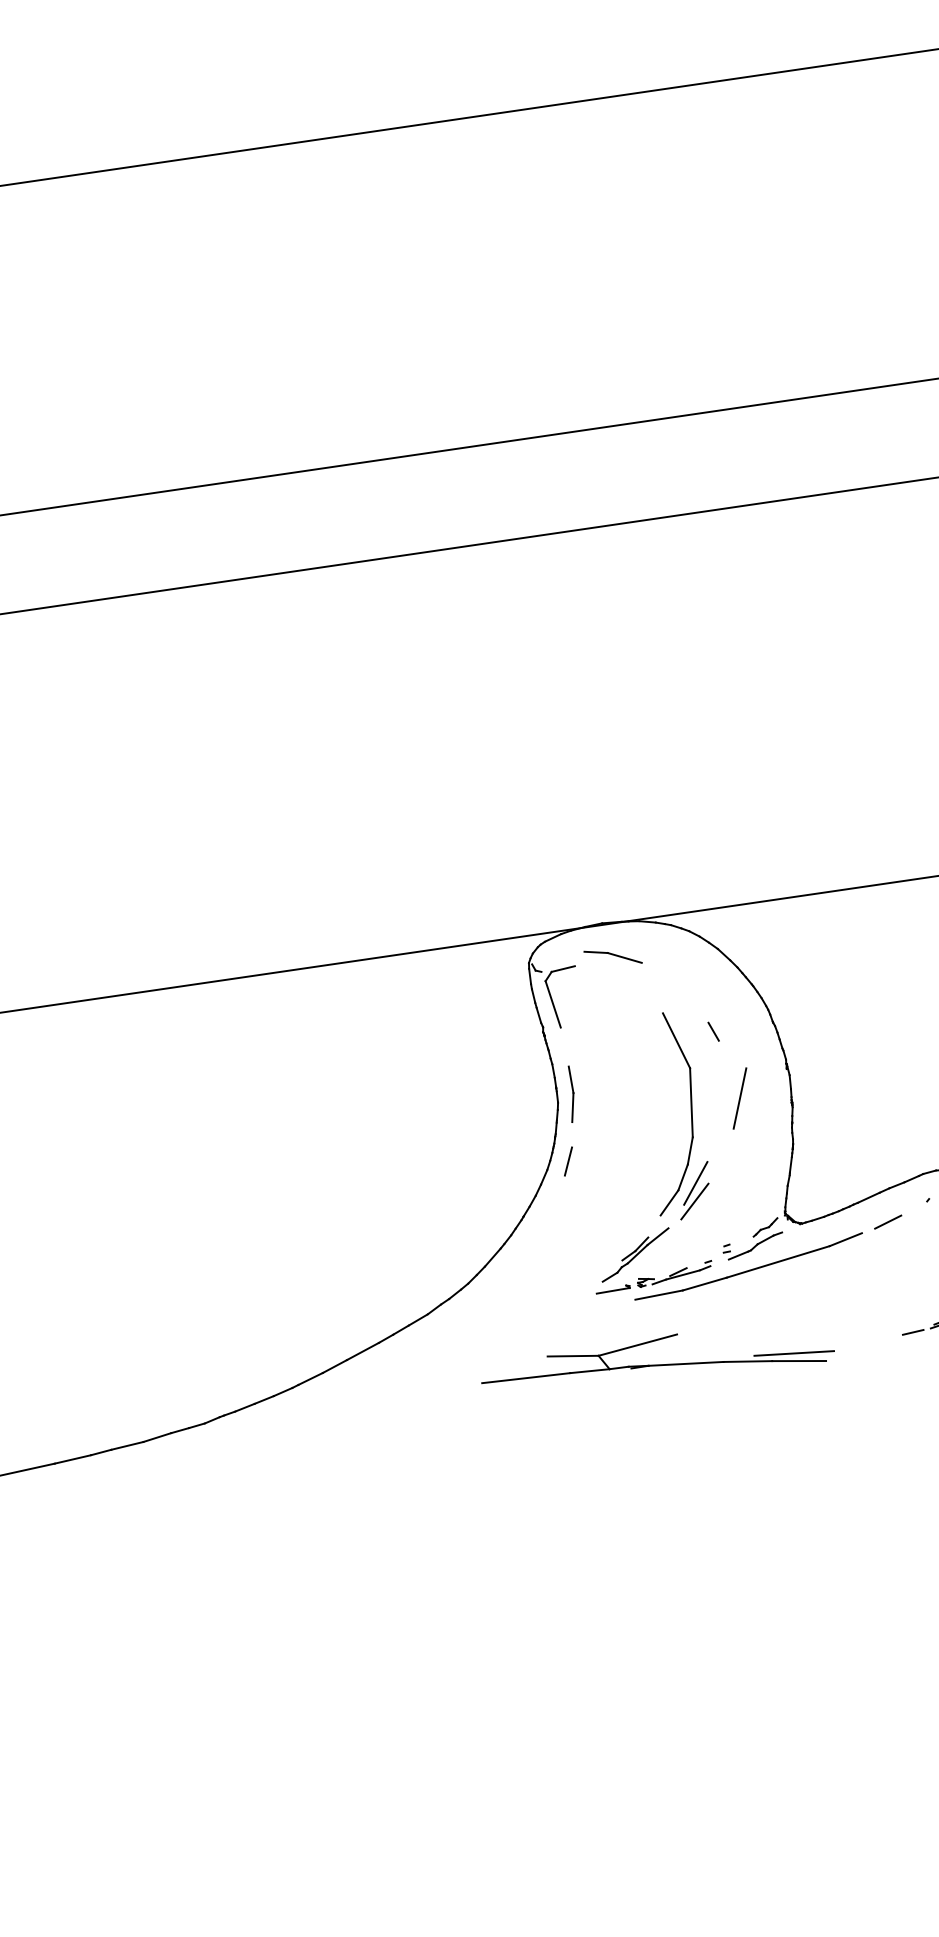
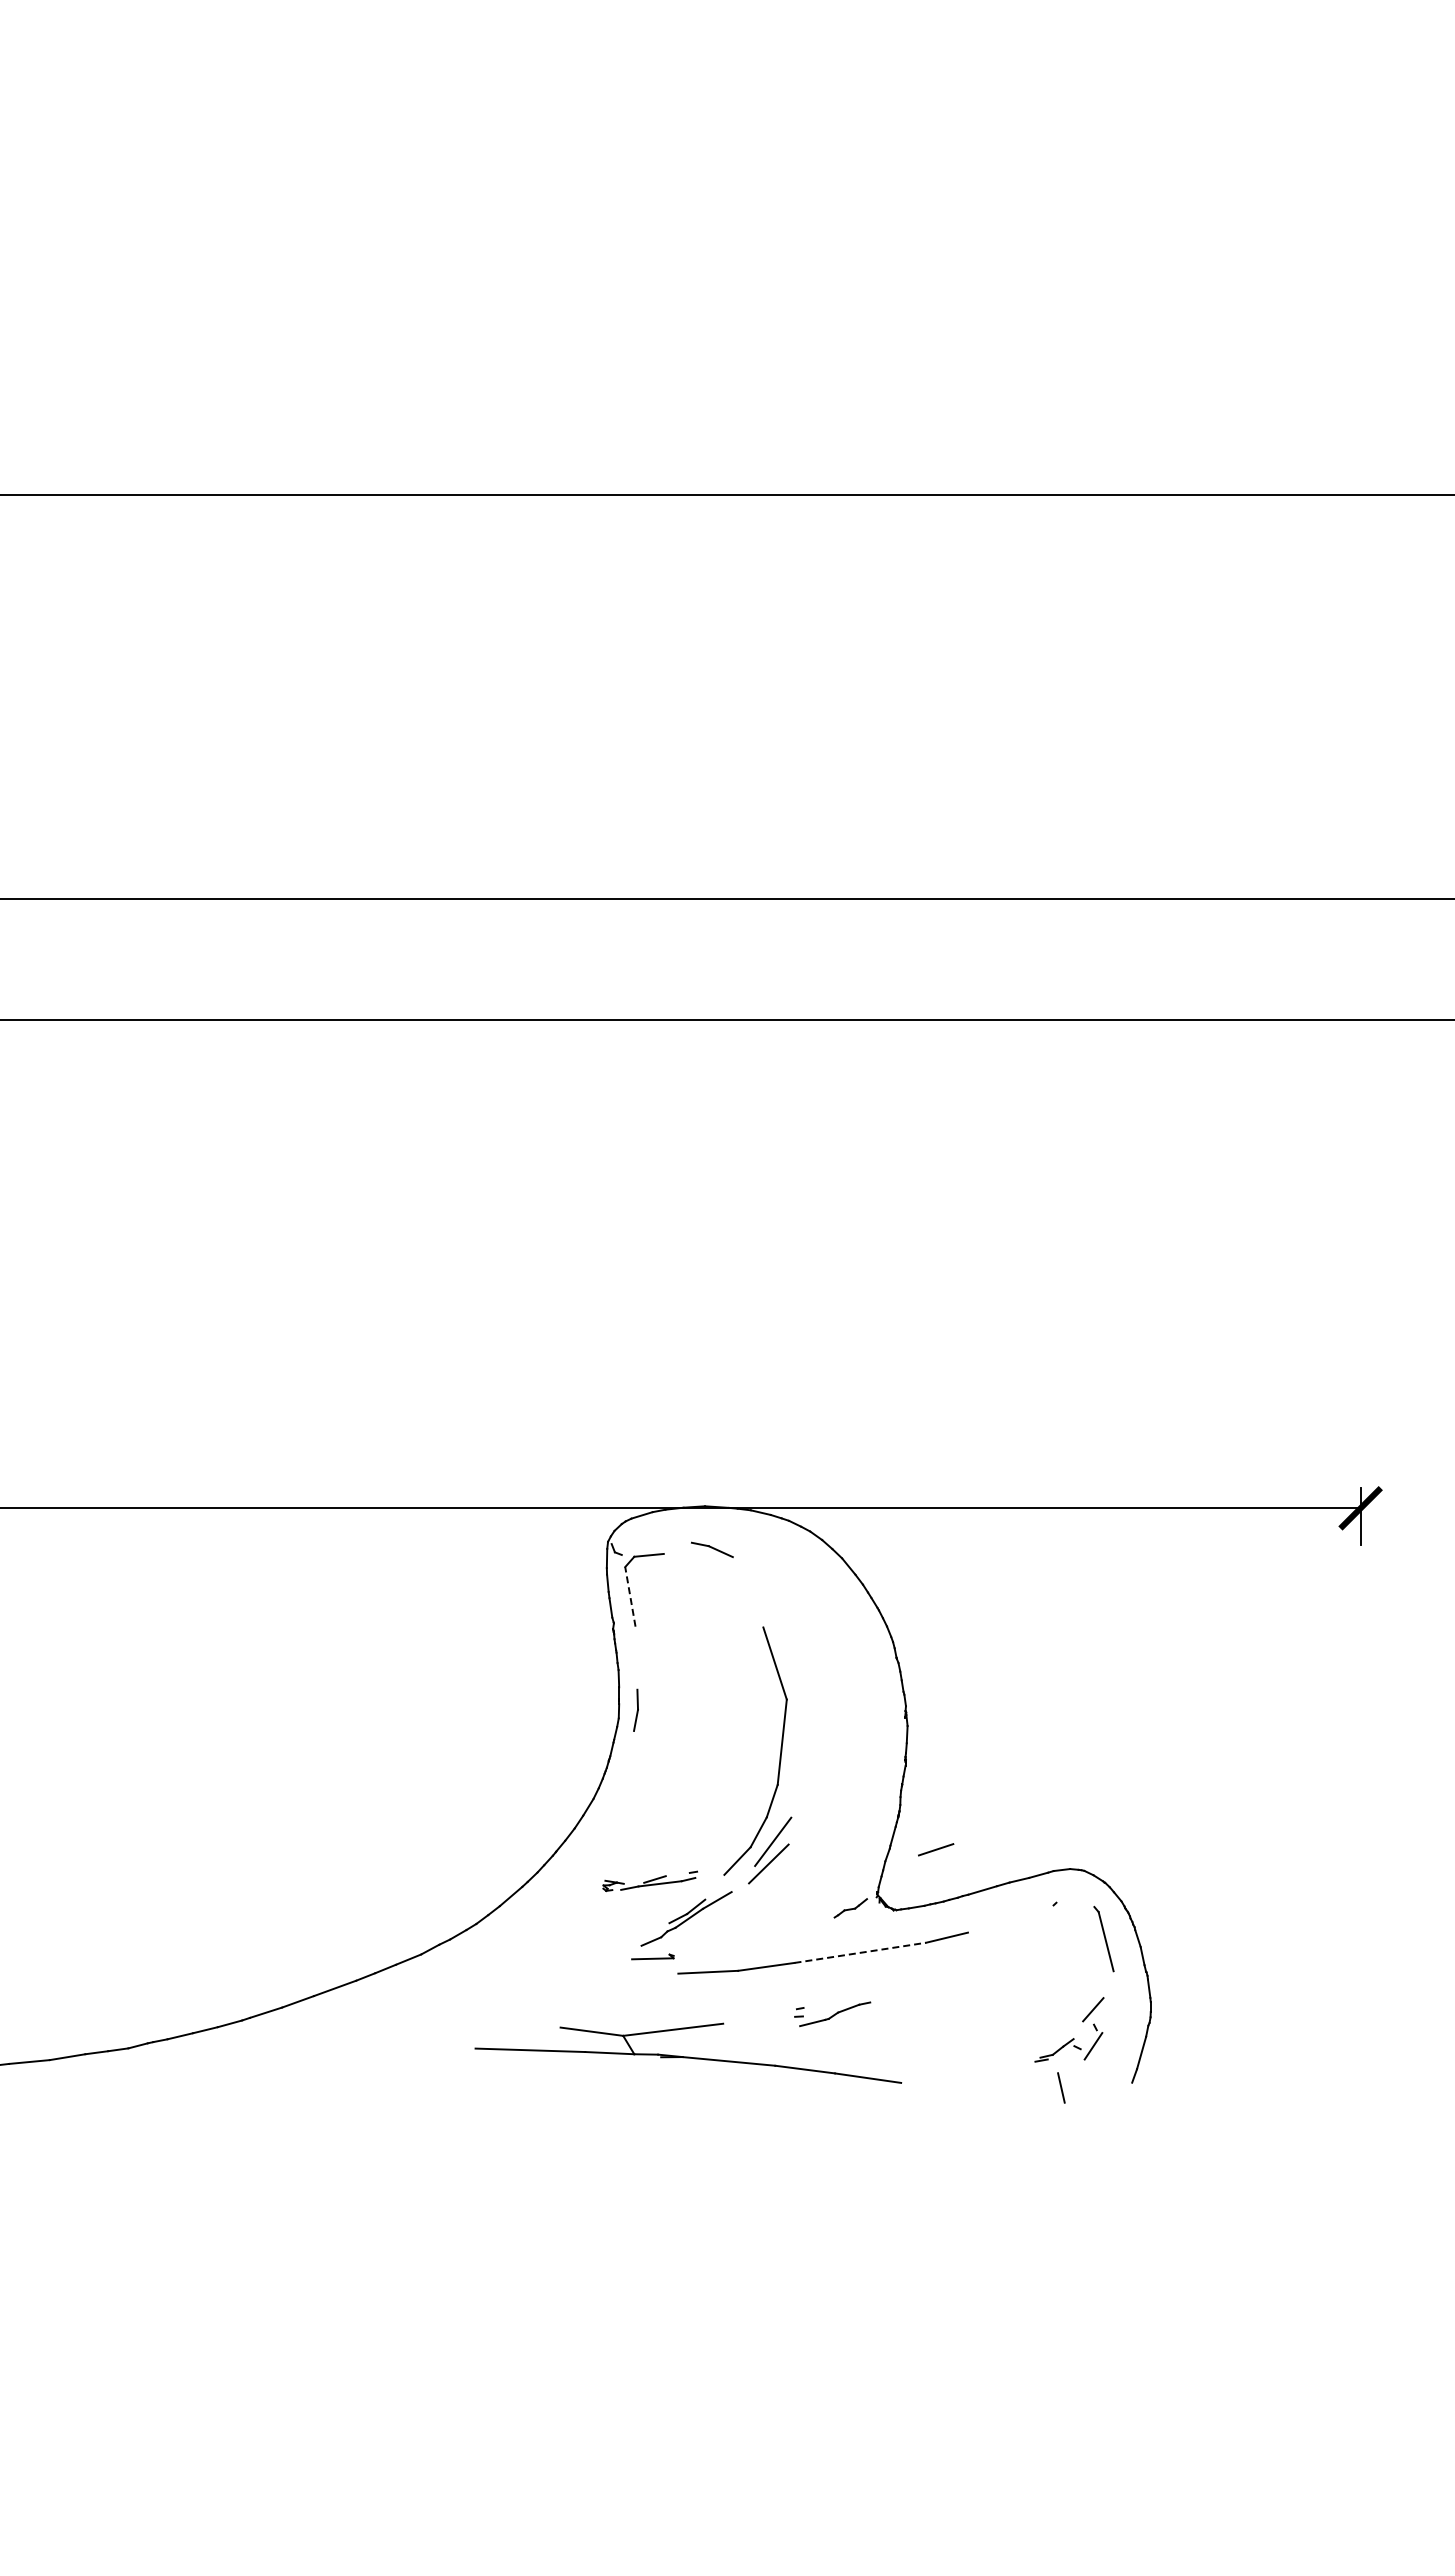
part: (613, 956) -> (712, 1549), size x0.6
line: (553, 1004) -> (630, 1596), solid -> dashed
line: (713, 1032) -> (822, 1659), removed
part: (570, 1094) -> (635, 1710), size x0.6
line: (739, 1098) -> (842, 1745), removed
line: (567, 1160) -> (620, 1791), removed
line: (888, 1221) -> (936, 1849), moved
part: (753, 1246) -> (832, 2014), moved
line: (778, 1261) -> (860, 1952), solid -> dashed
part: (674, 1274) -> (649, 1881), moved
line: (913, 1332) -> (1013, 2063), removed
line: (794, 1353) -> (863, 2067), removed

